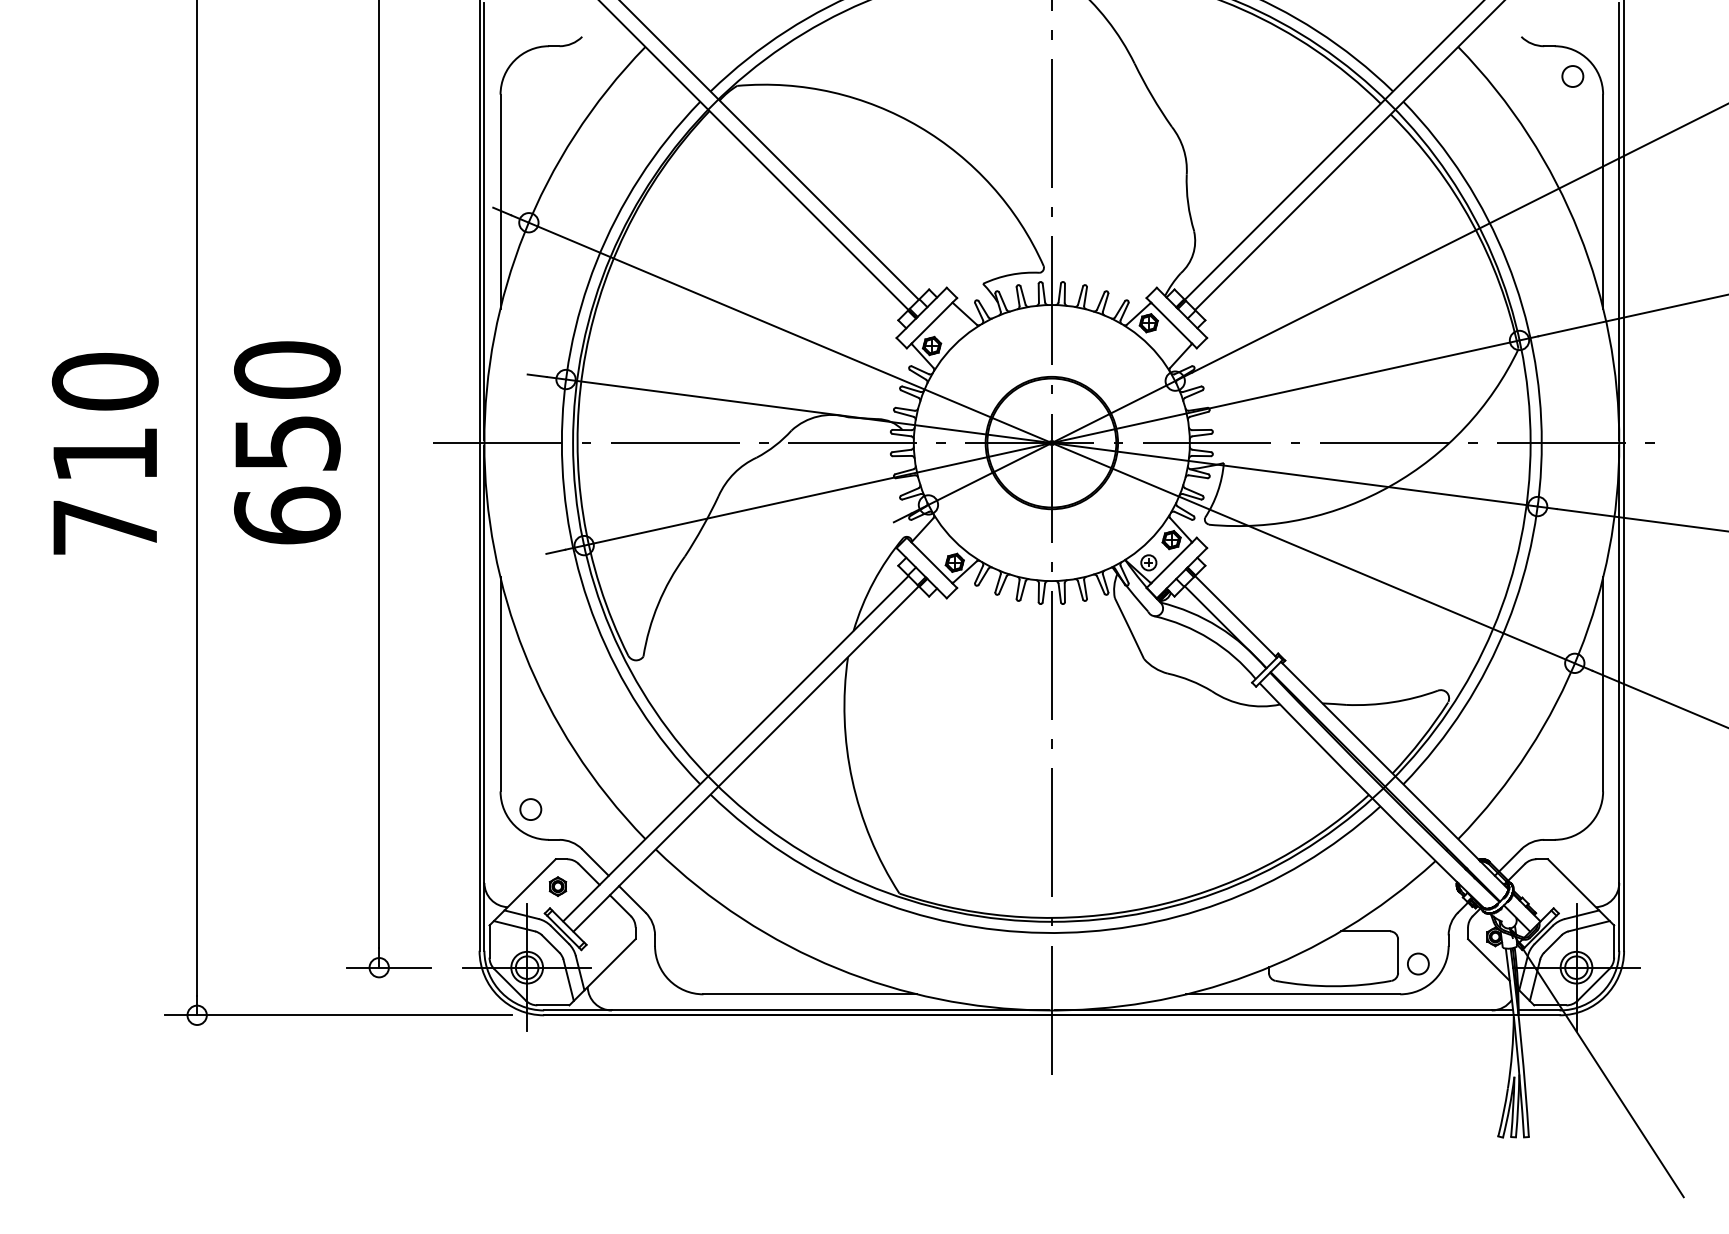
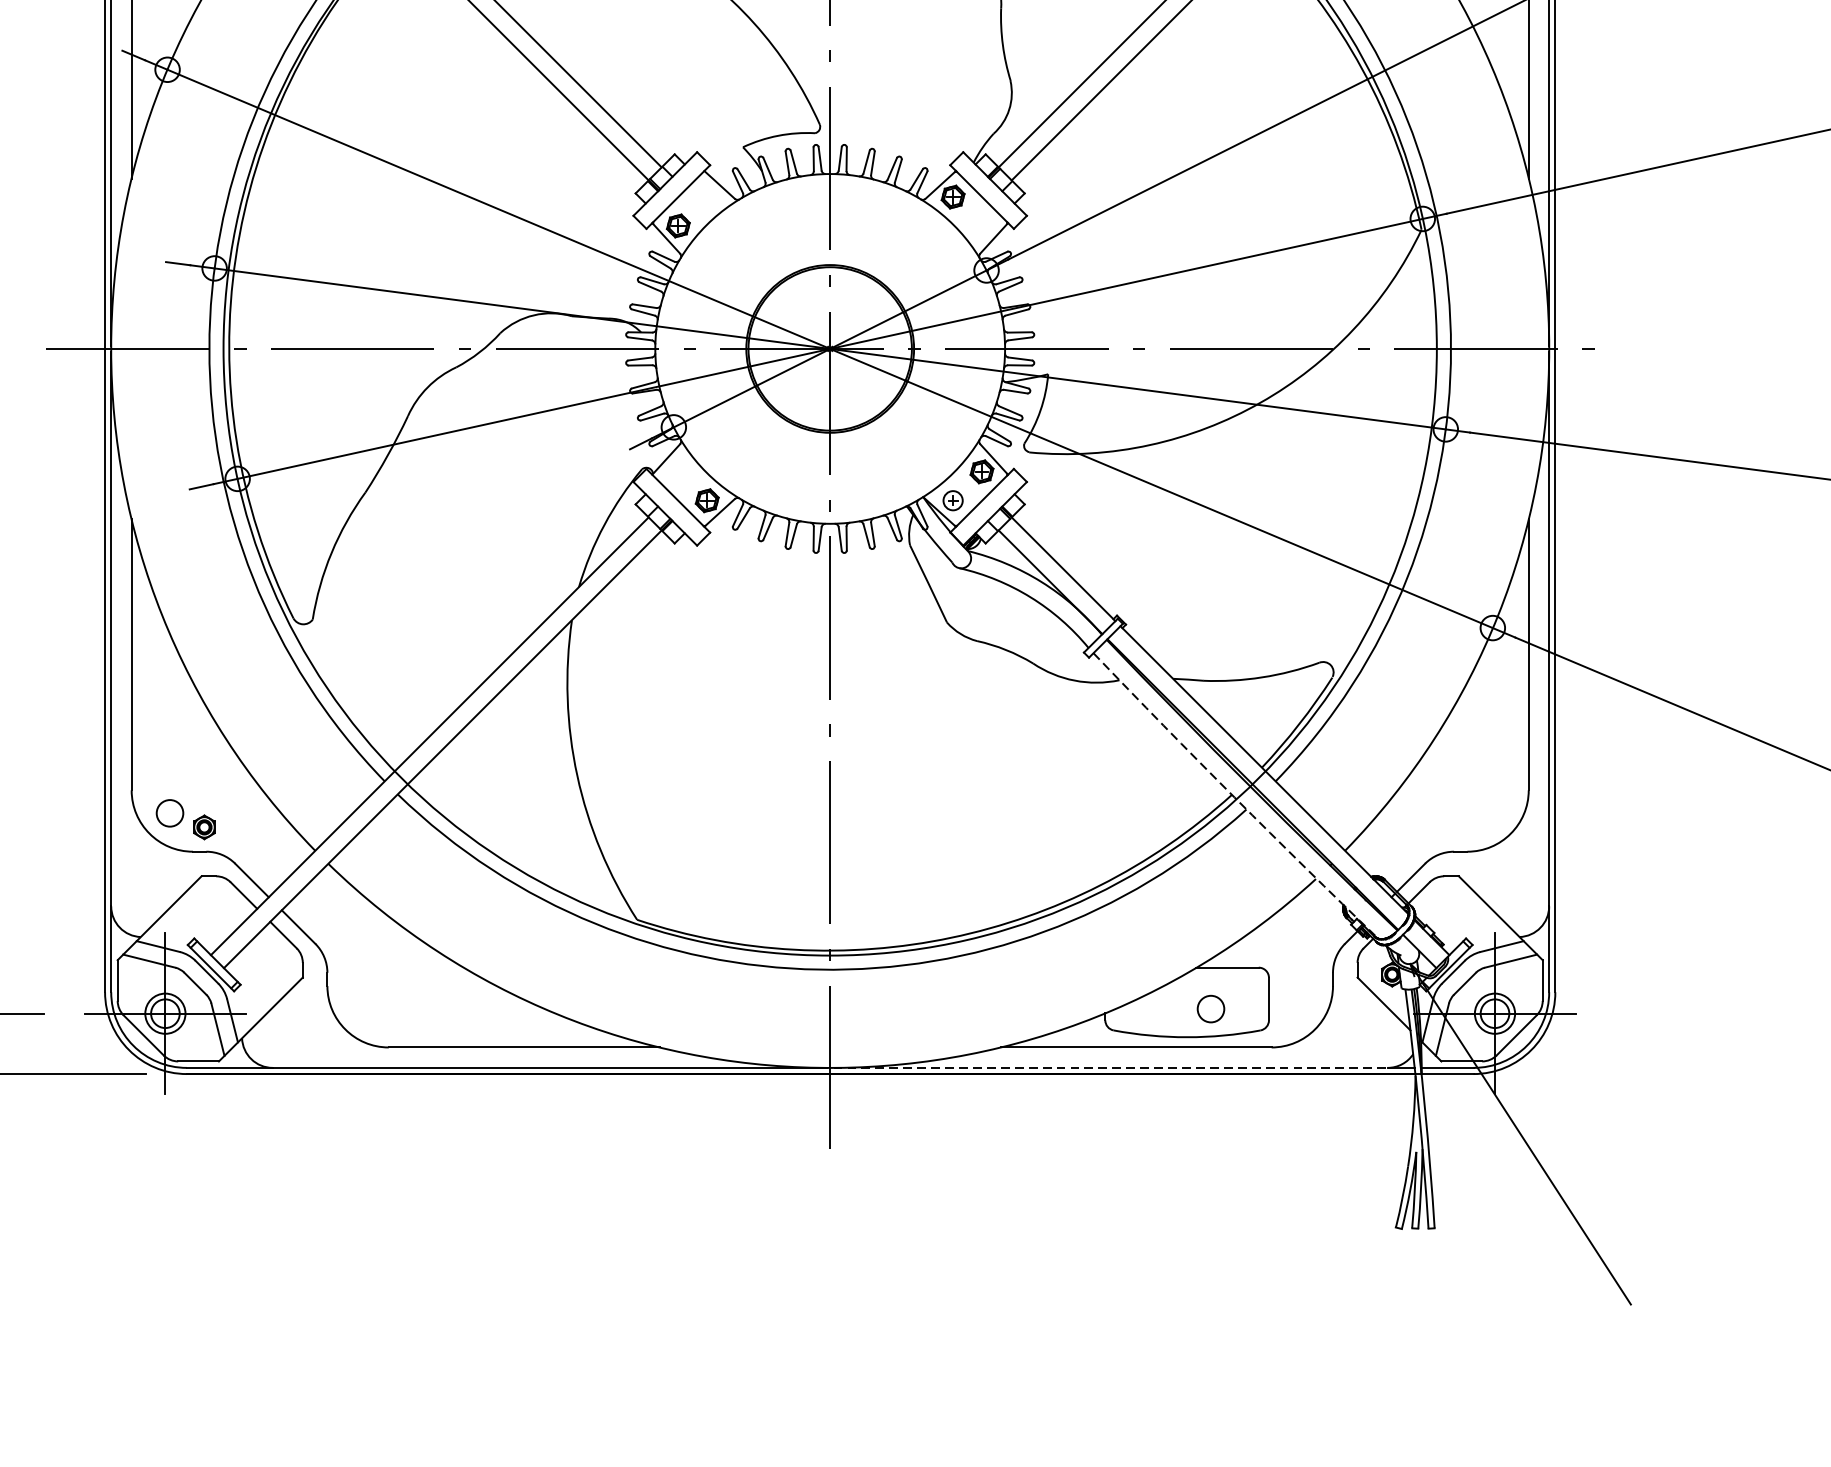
arc: (1370, 796) -> (1233, 796), solid -> dashed
part: (557, 886) -> (203, 827), moved
circle: (1418, 963) -> (1211, 1008), moved
line: (1273, 1010) -> (1111, 1067), solid -> dashed

